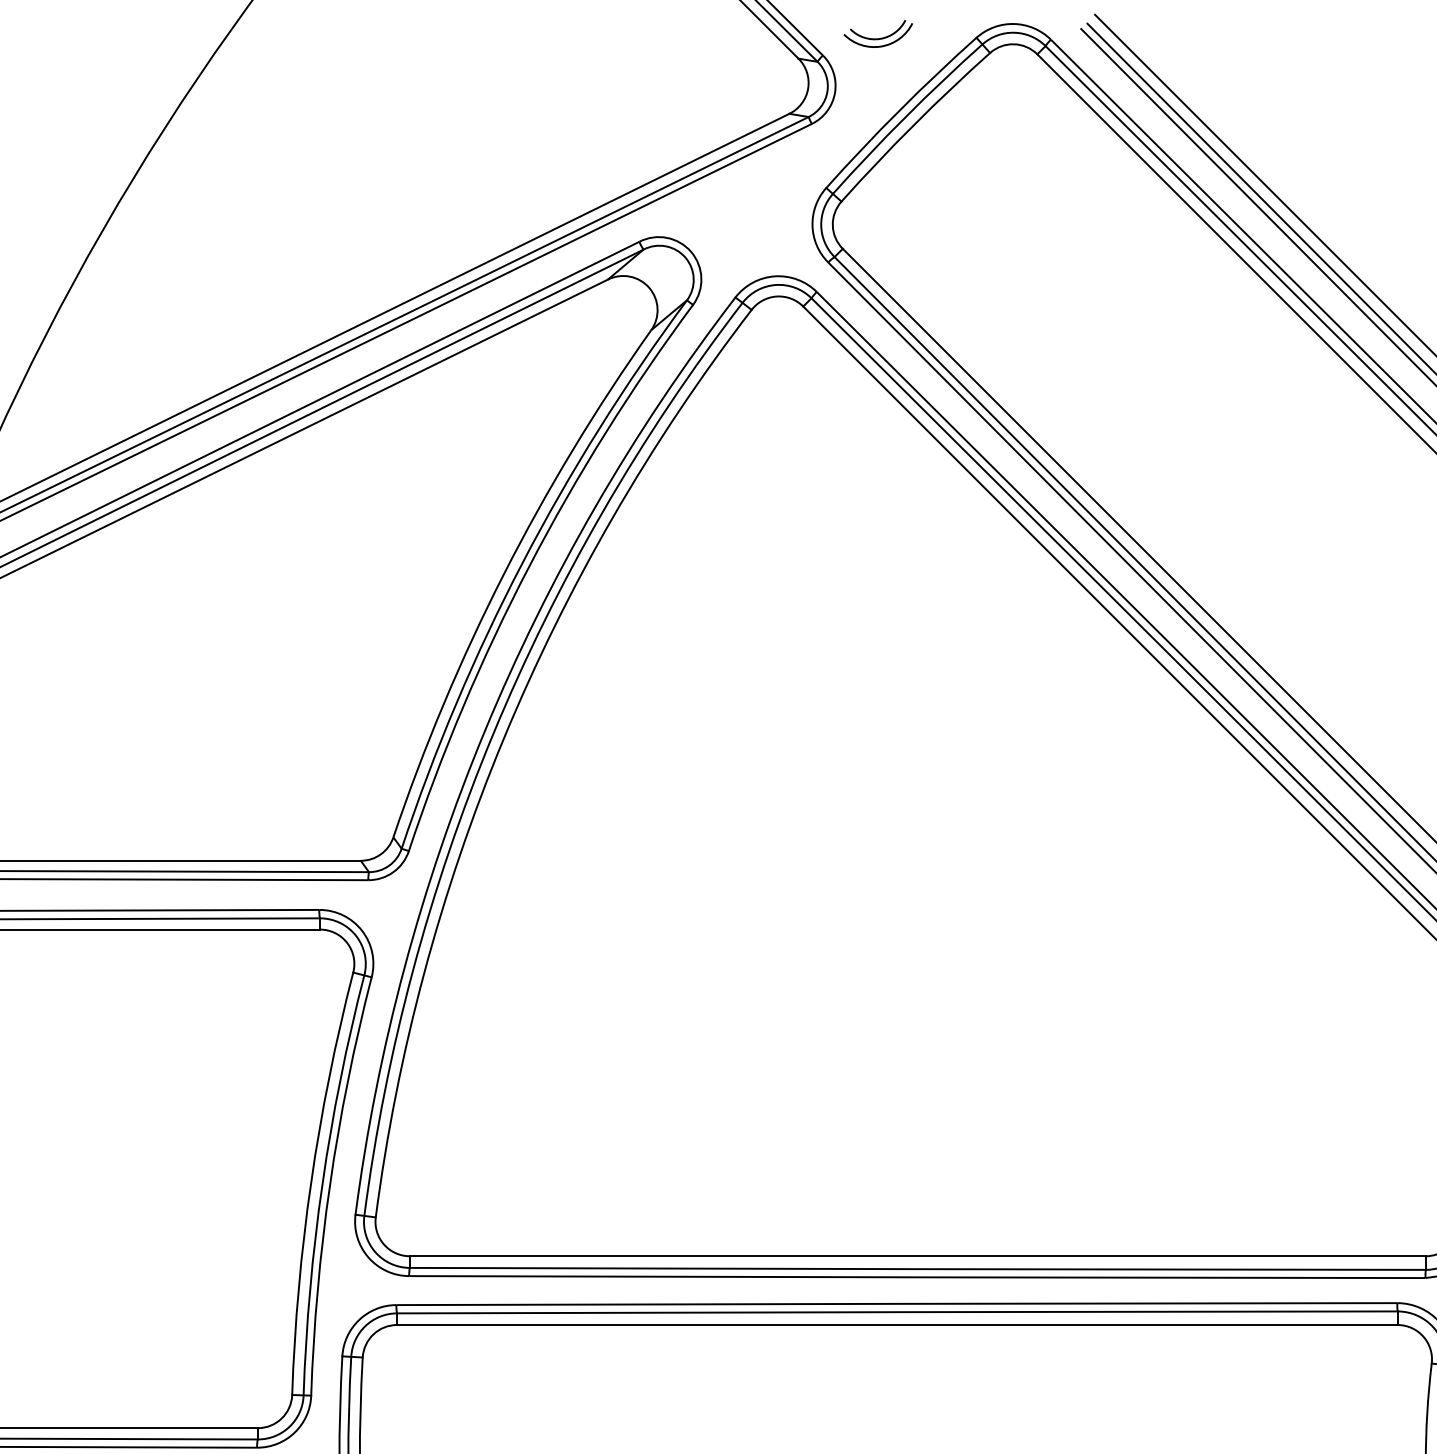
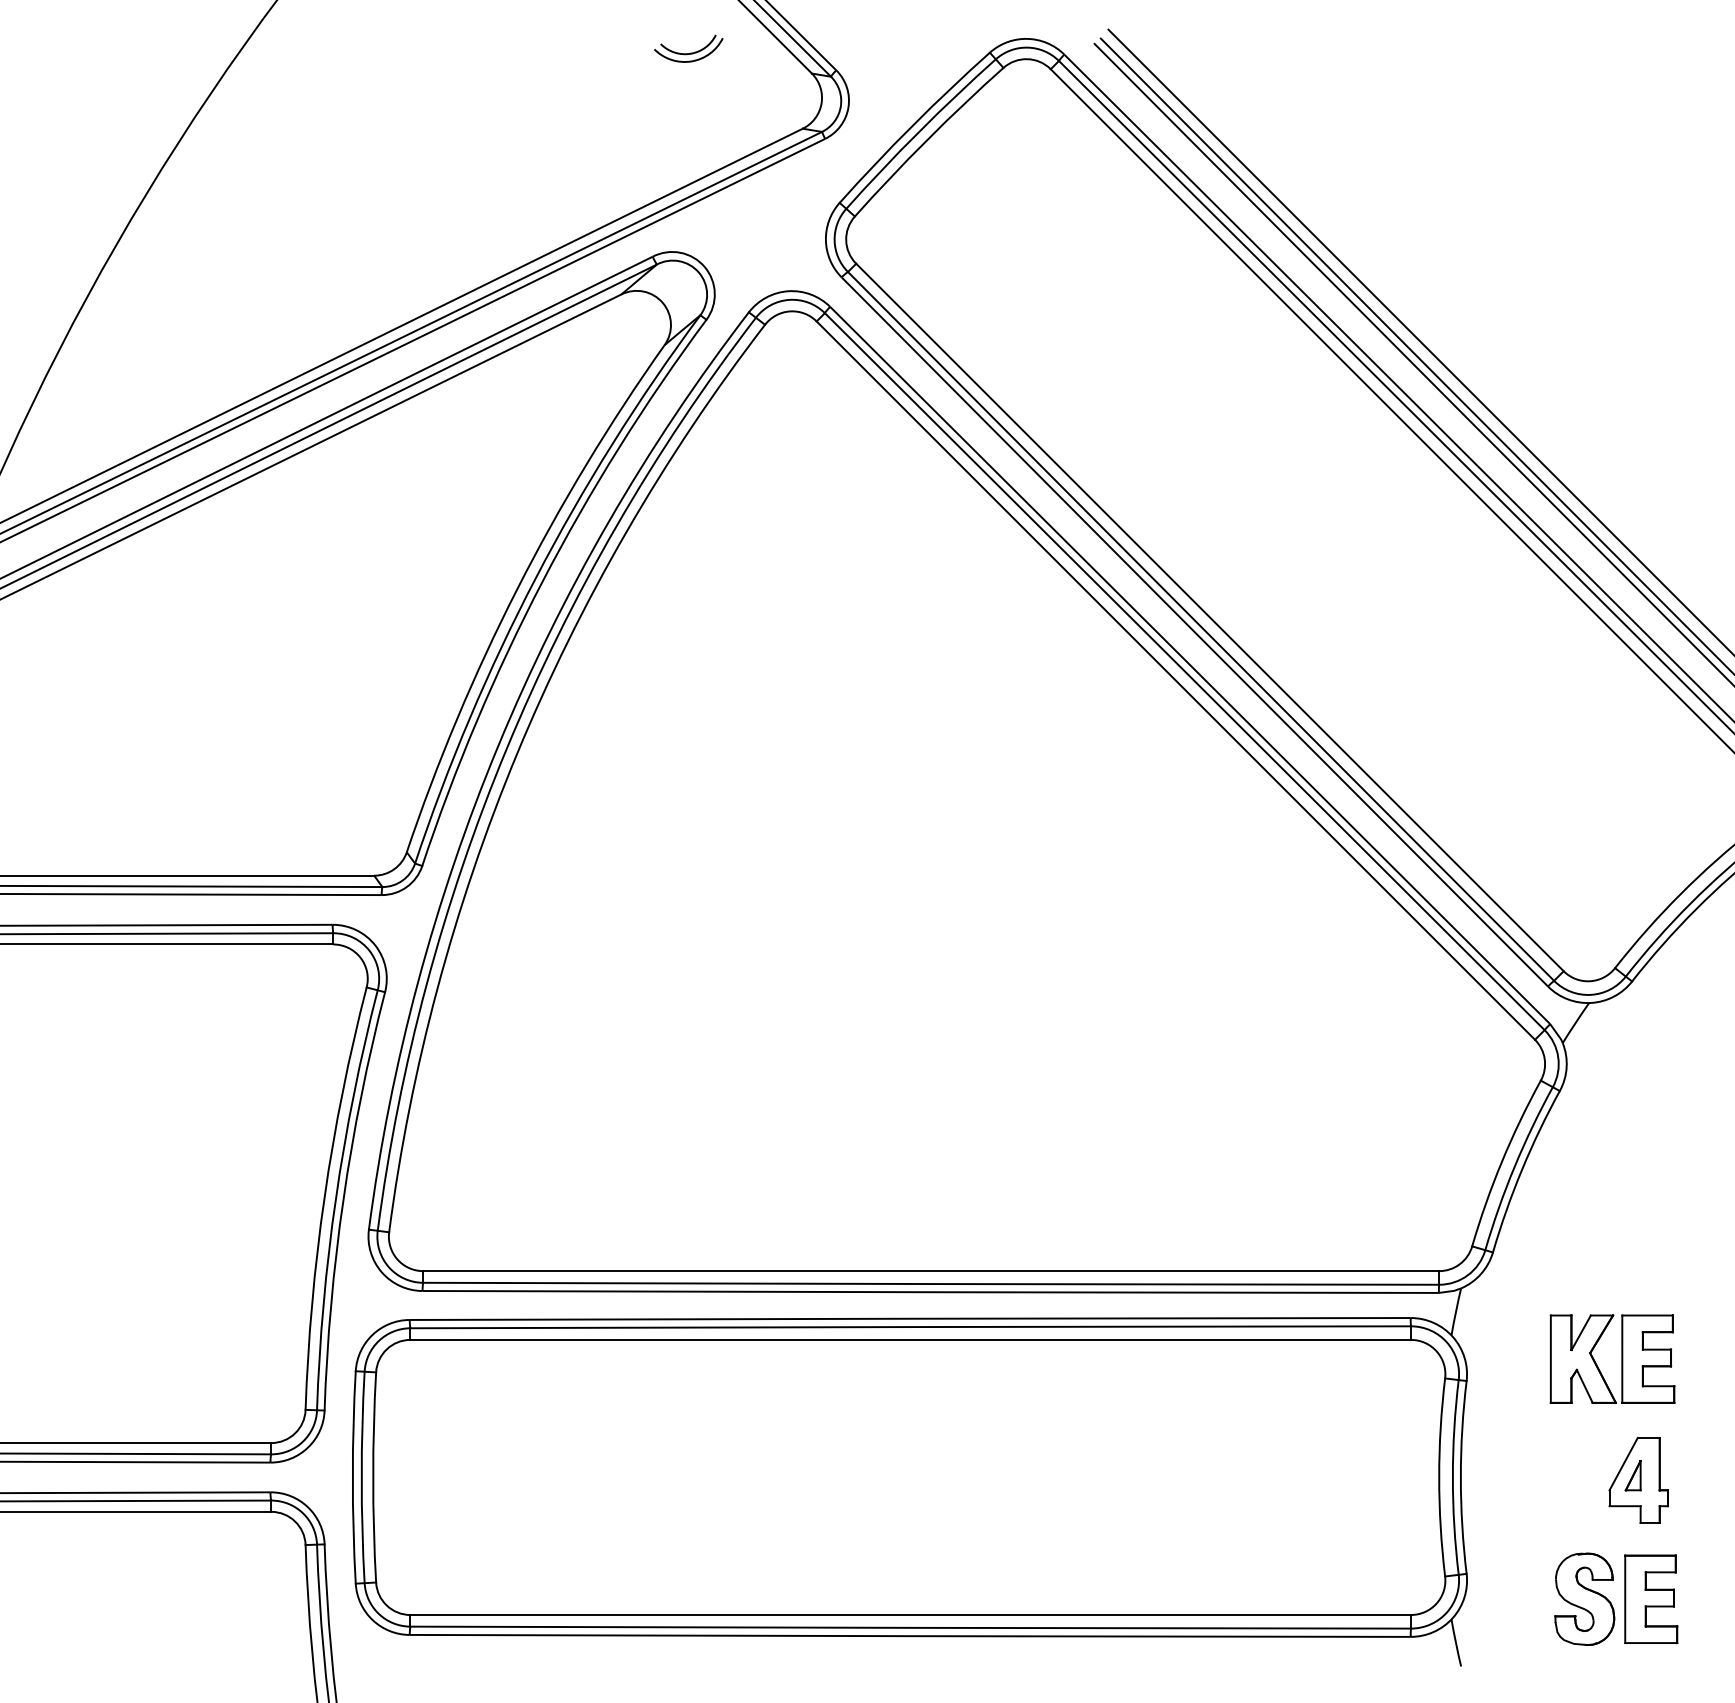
part: (878, 33) -> (688, 48), moved

